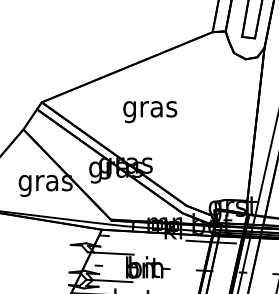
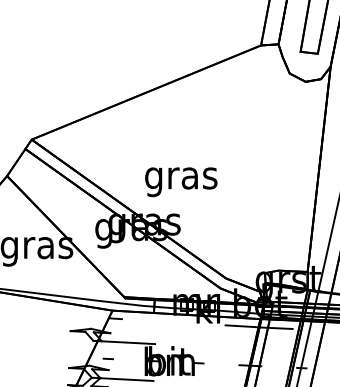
text: (150, 112) -> (181, 182), moved

